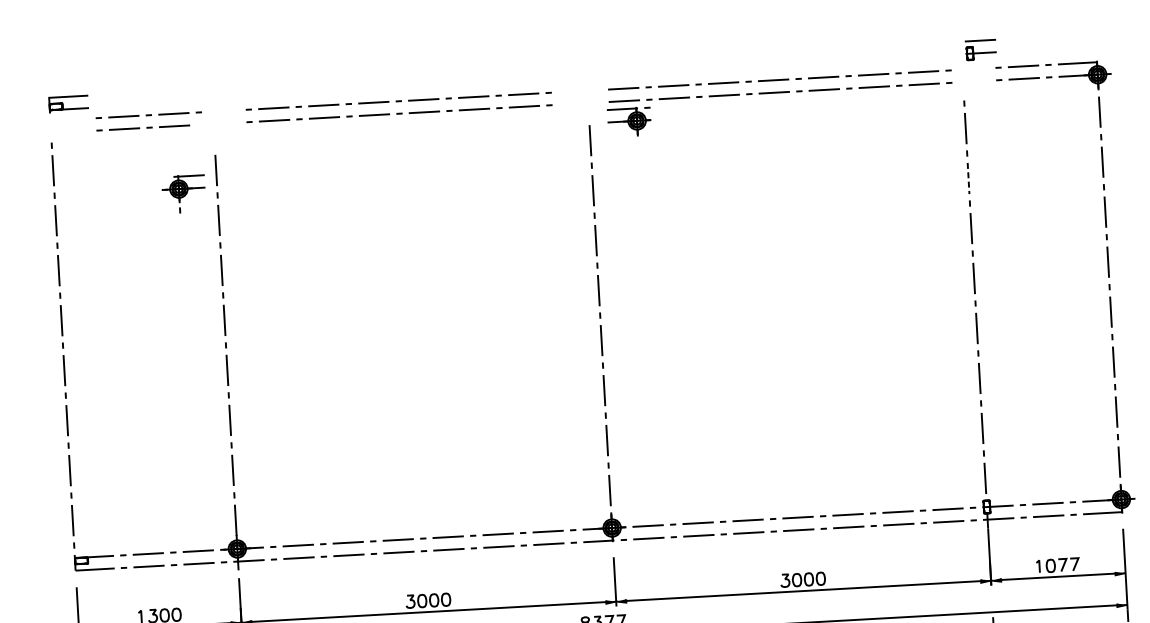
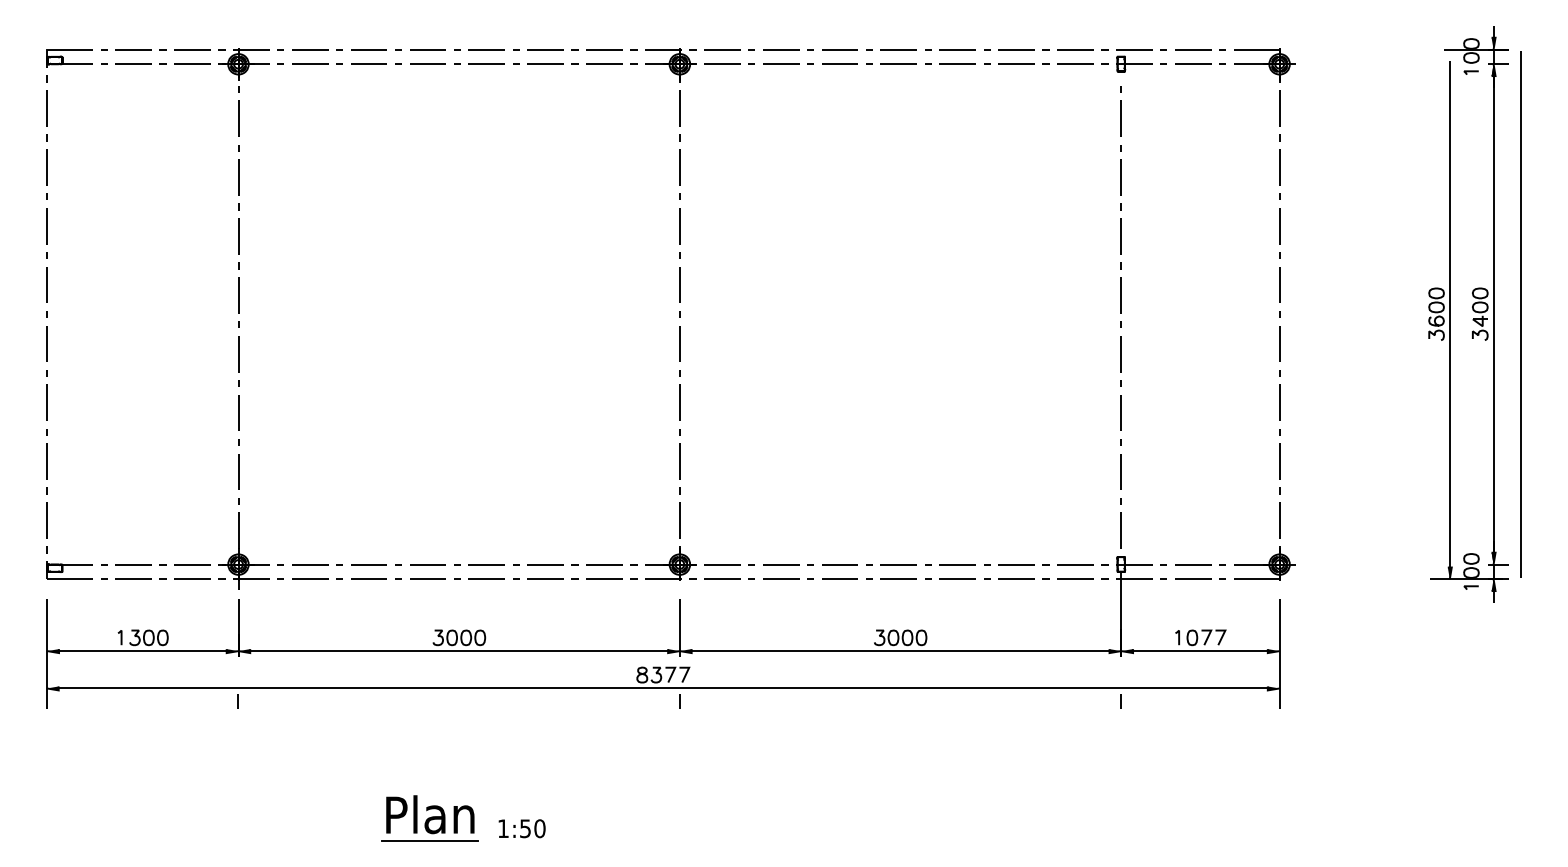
part: (981, 49) -> (1134, 60), moved
part: (68, 104) -> (69, 58), moved
part: (629, 122) -> (670, 65), moved
line: (968, 179) -> (1121, 178), dashed -> solid
part: (183, 194) -> (243, 70), moved

